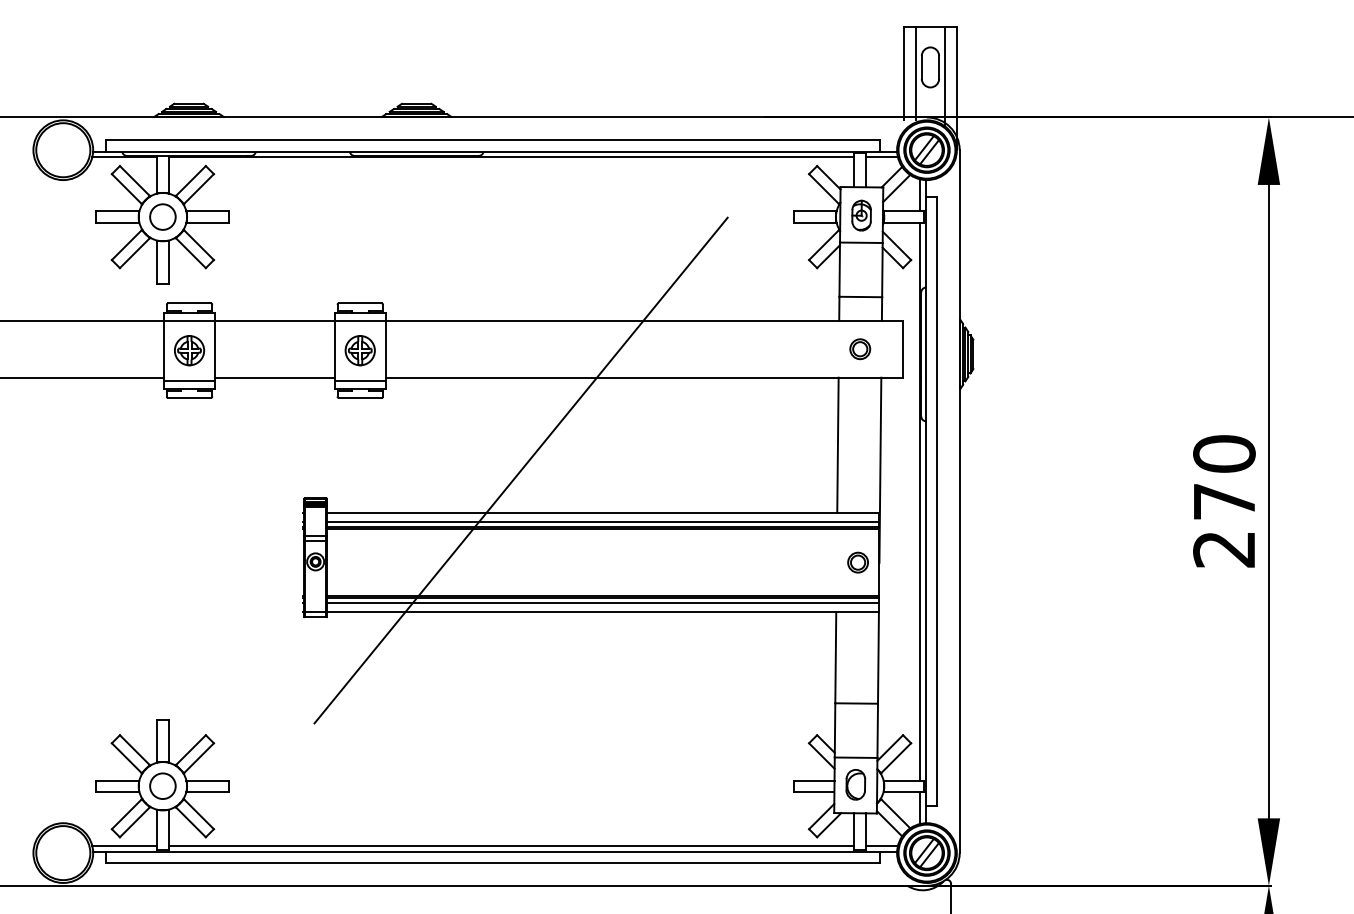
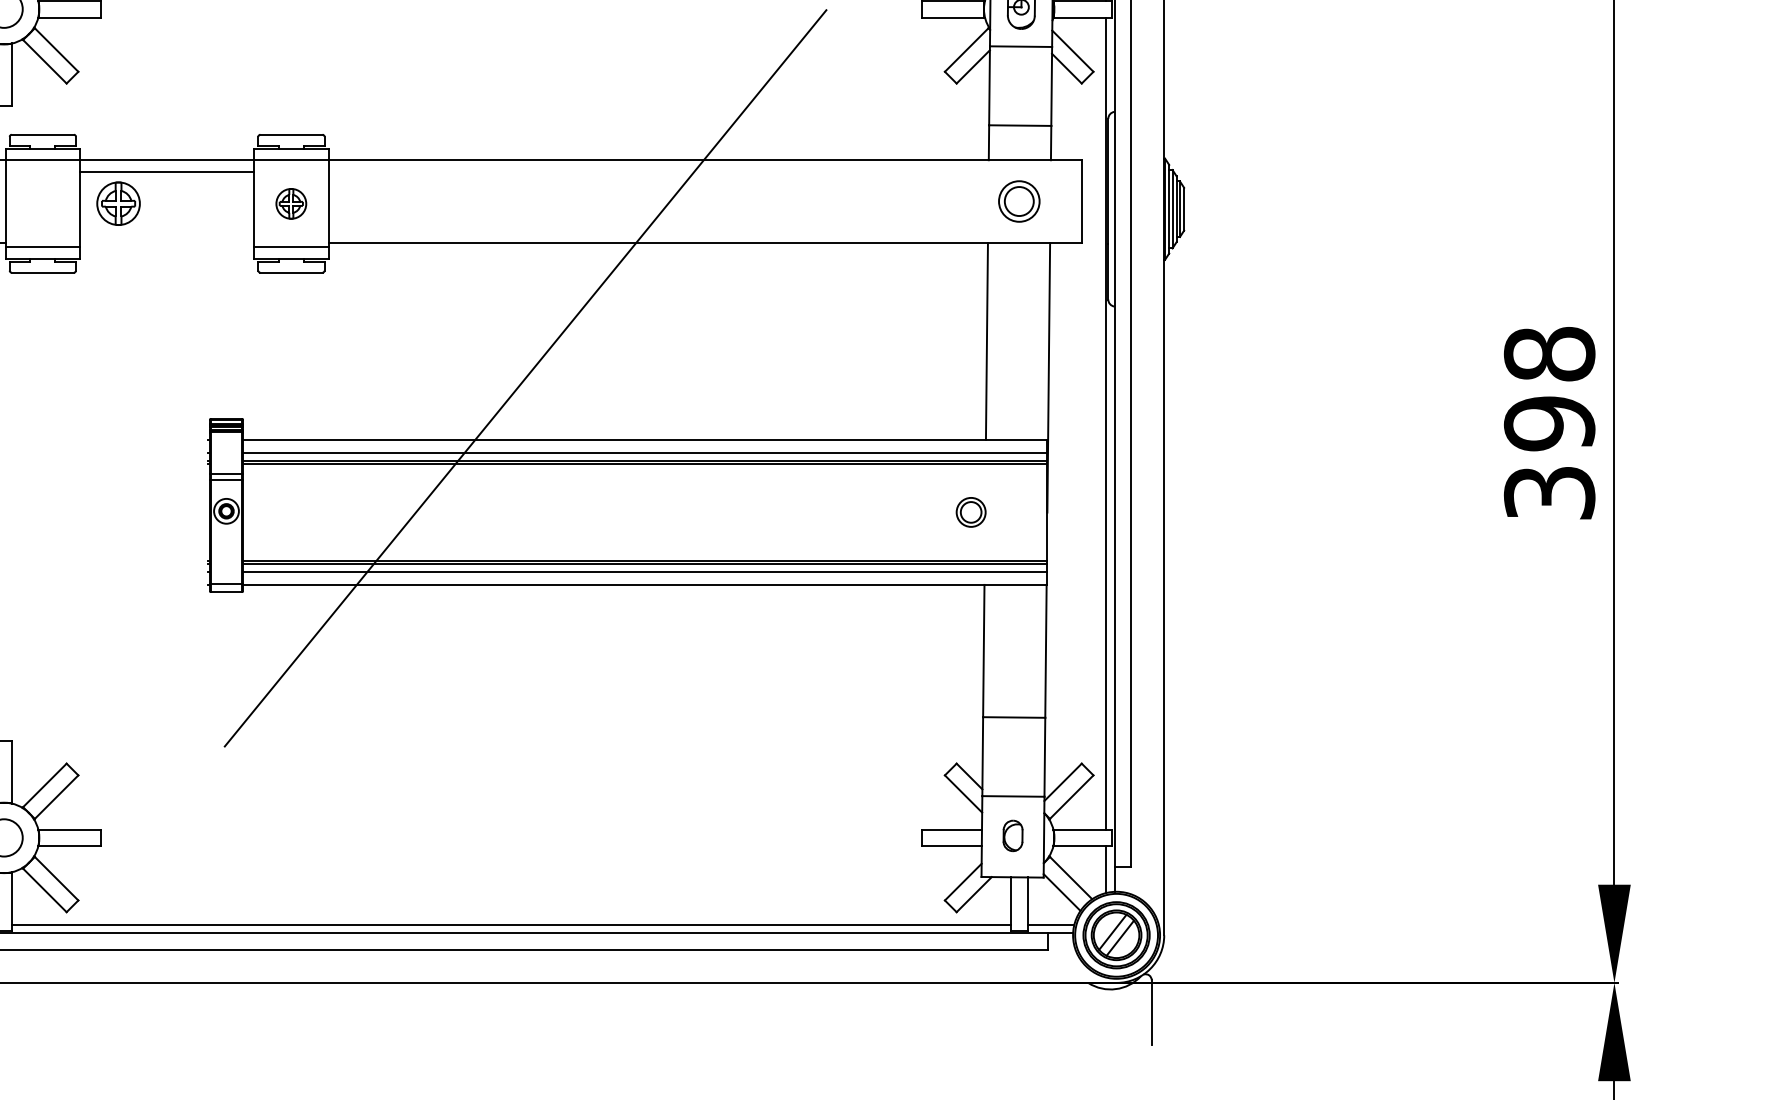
part: (860, 349) -> (1019, 202), size x1.4
part: (189, 350) -> (118, 203), moved
part: (359, 350) -> (290, 203), size x0.7
line: (274, 377) -> (166, 171), moved
text: (1224, 501) -> (1549, 423), 270 -> 398
part: (857, 562) -> (970, 512), moved
part: (855, 784) -> (1012, 835), size x0.7

